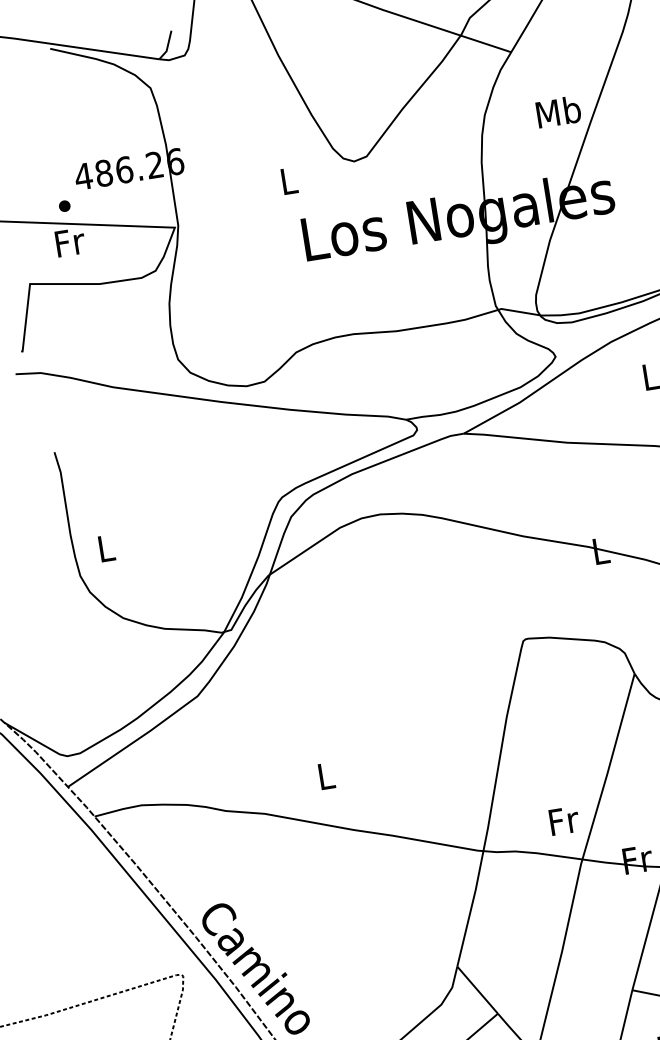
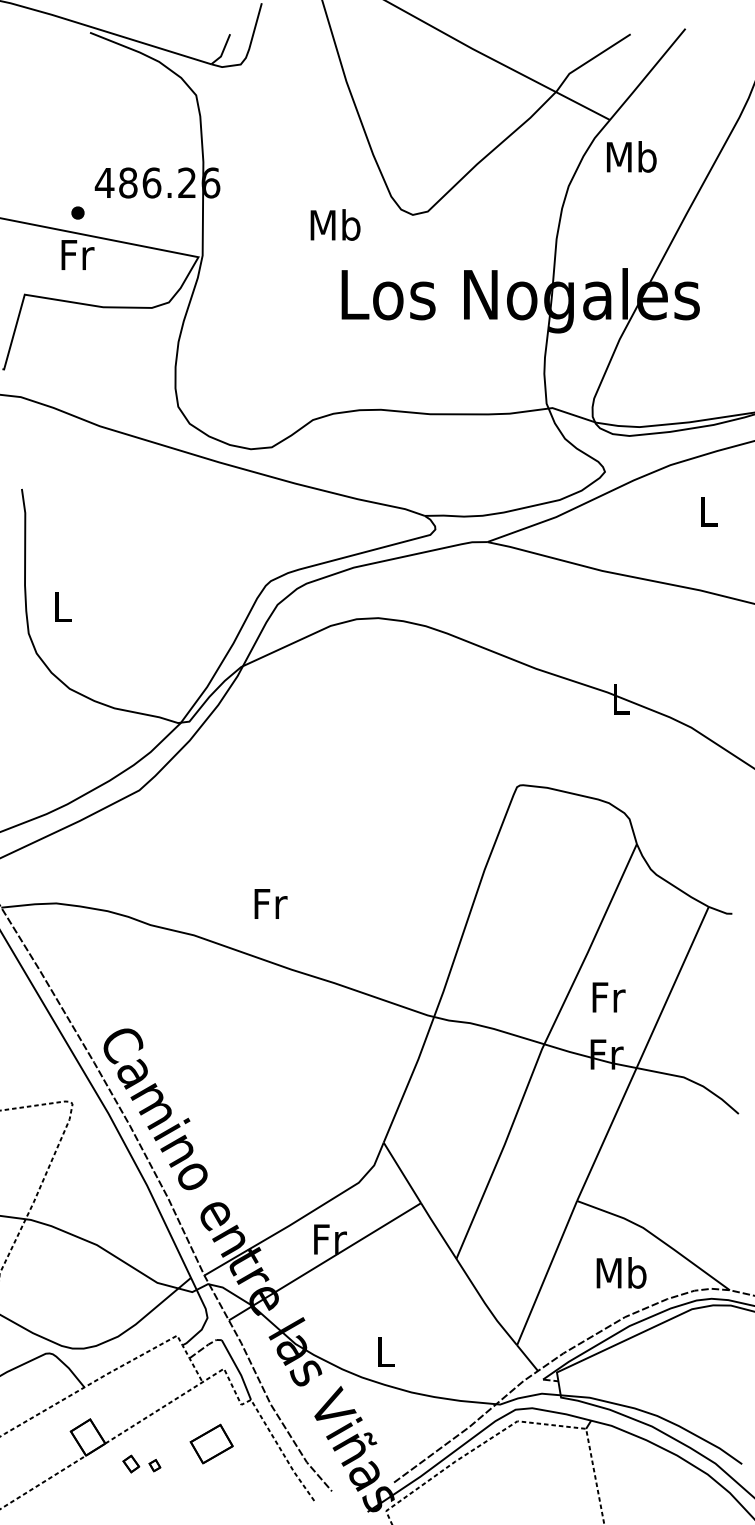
text: (558, 111) -> (631, 156), moved
text: (288, 180) -> (335, 224), L -> Mb
text: (326, 775) -> (270, 903), L -> Fr
text: (563, 820) -> (608, 997), moved

